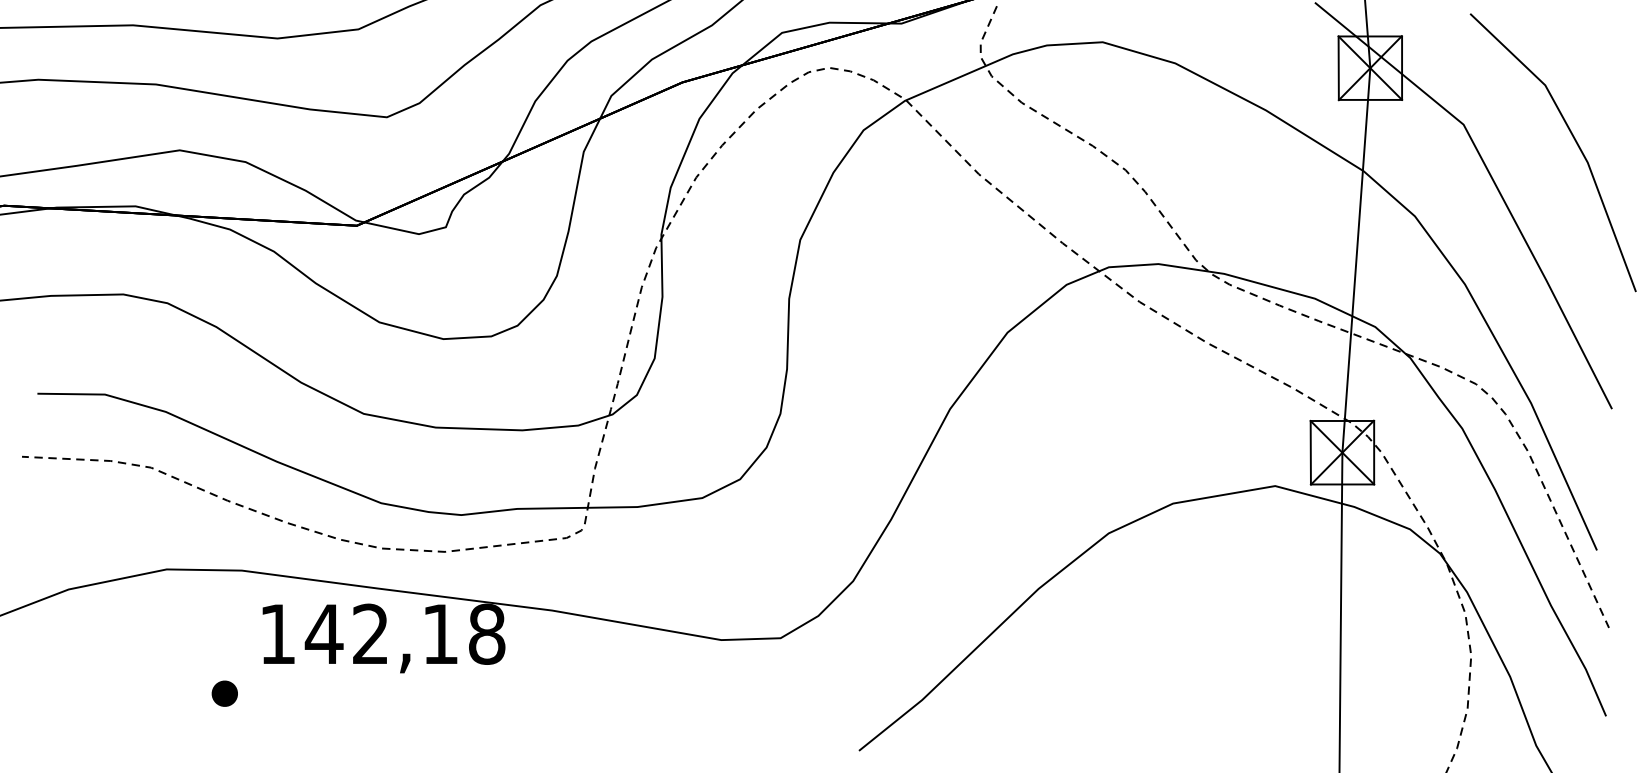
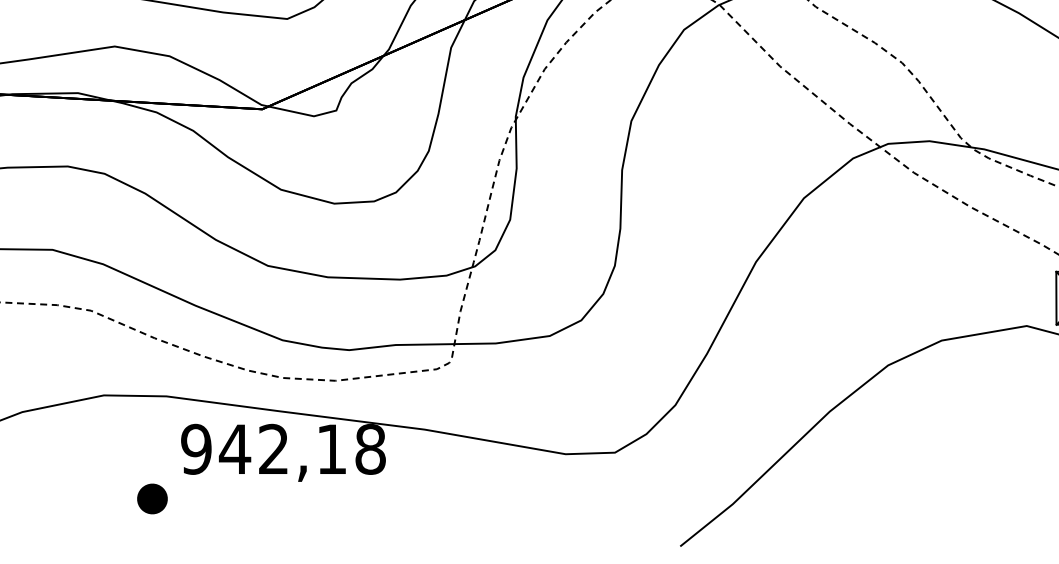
text: (277, 633) -> (196, 448), 142,18 -> 942,18
part: (224, 693) -> (152, 498), size x1.4

